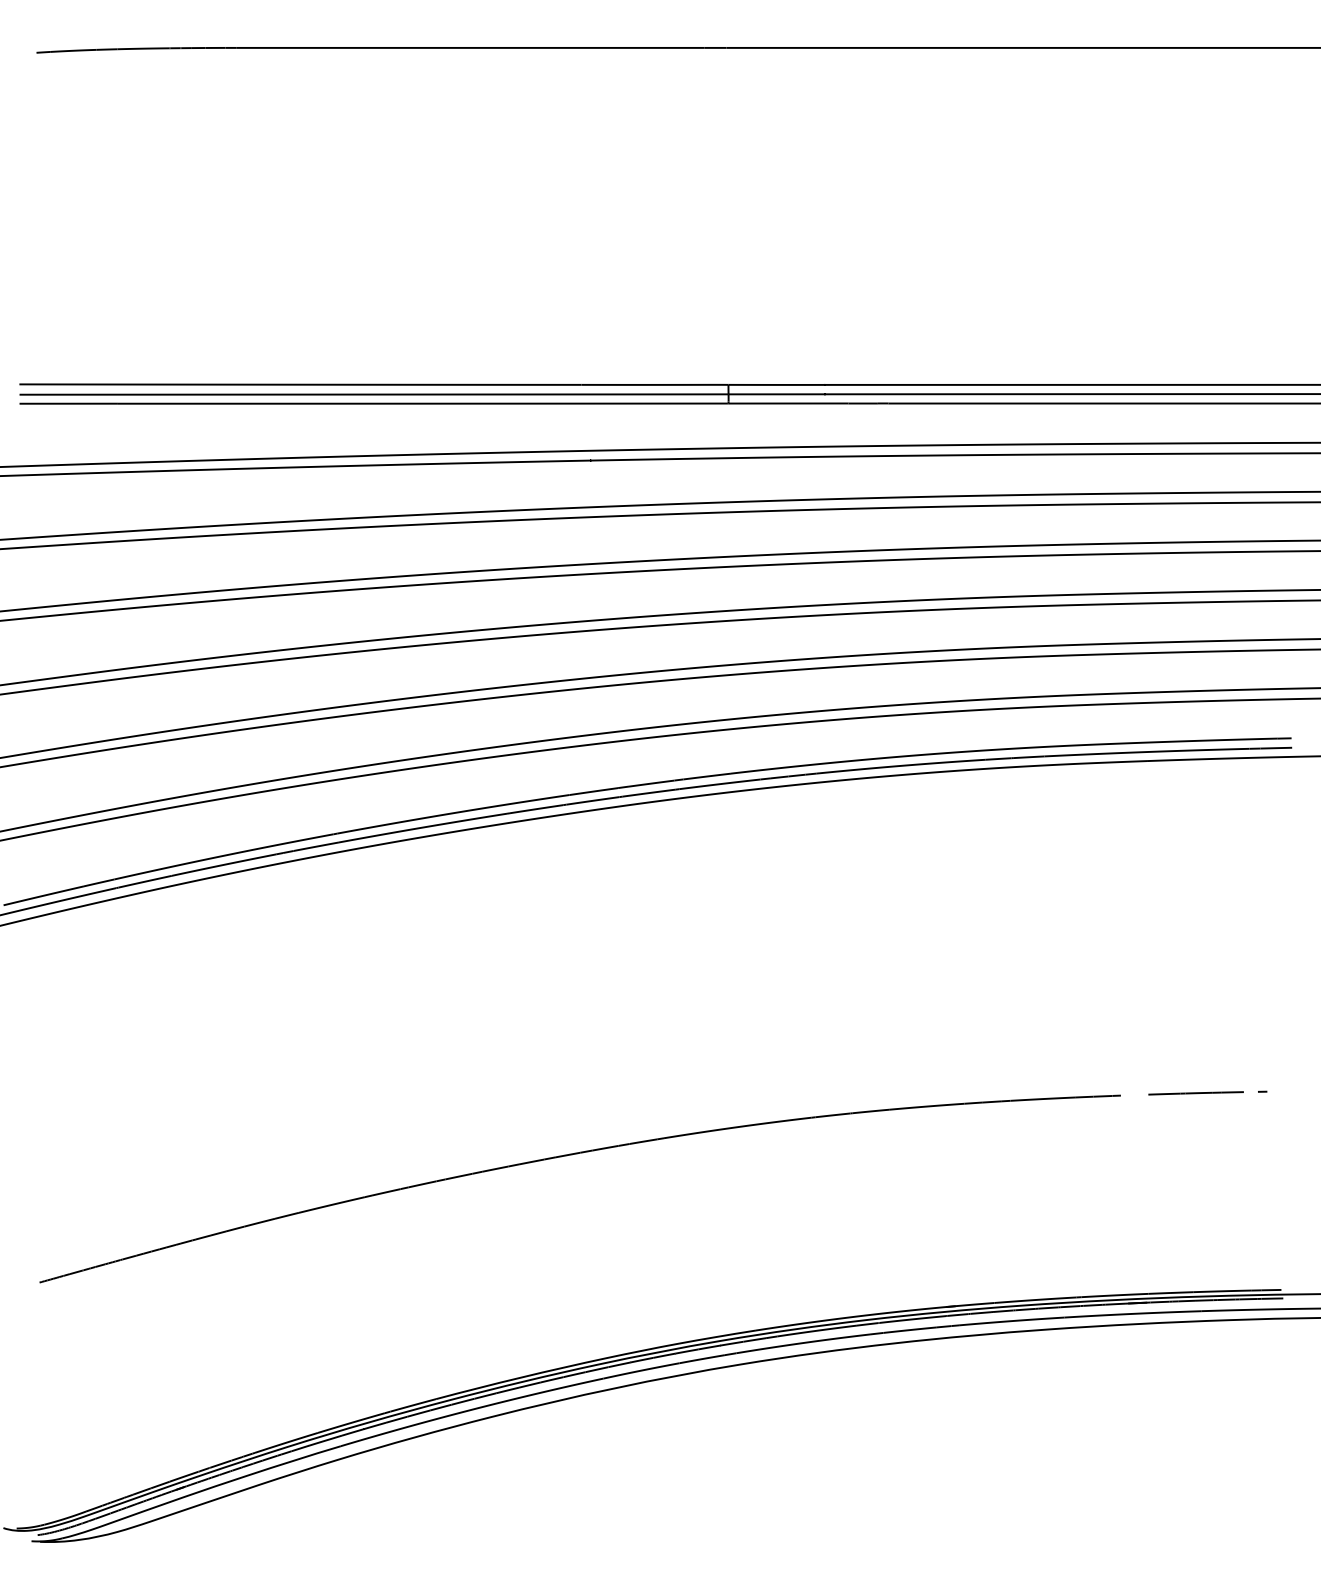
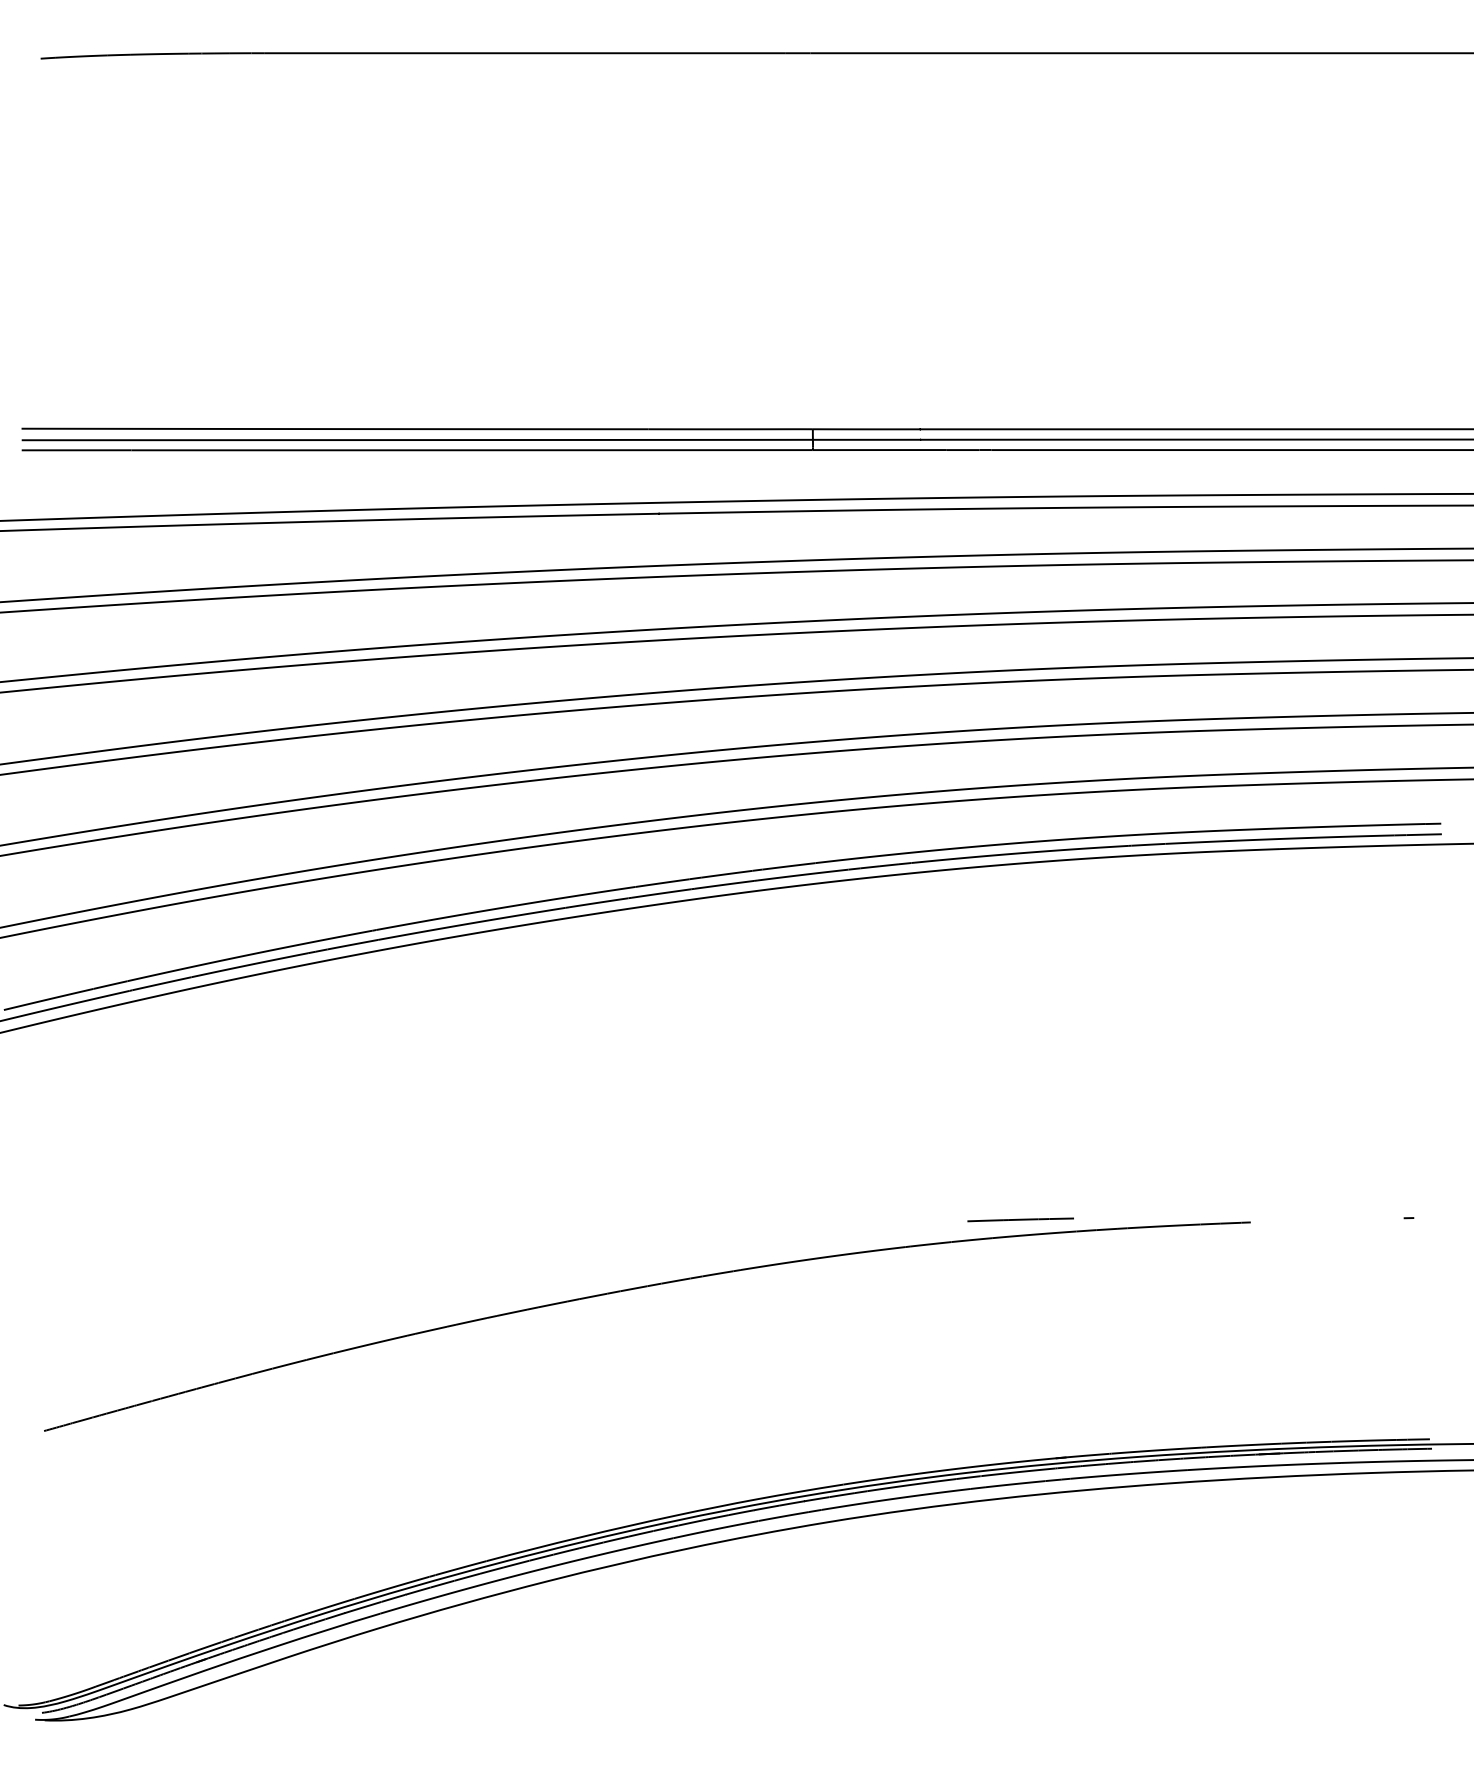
line: (1195, 1093) -> (1020, 1219), moved

